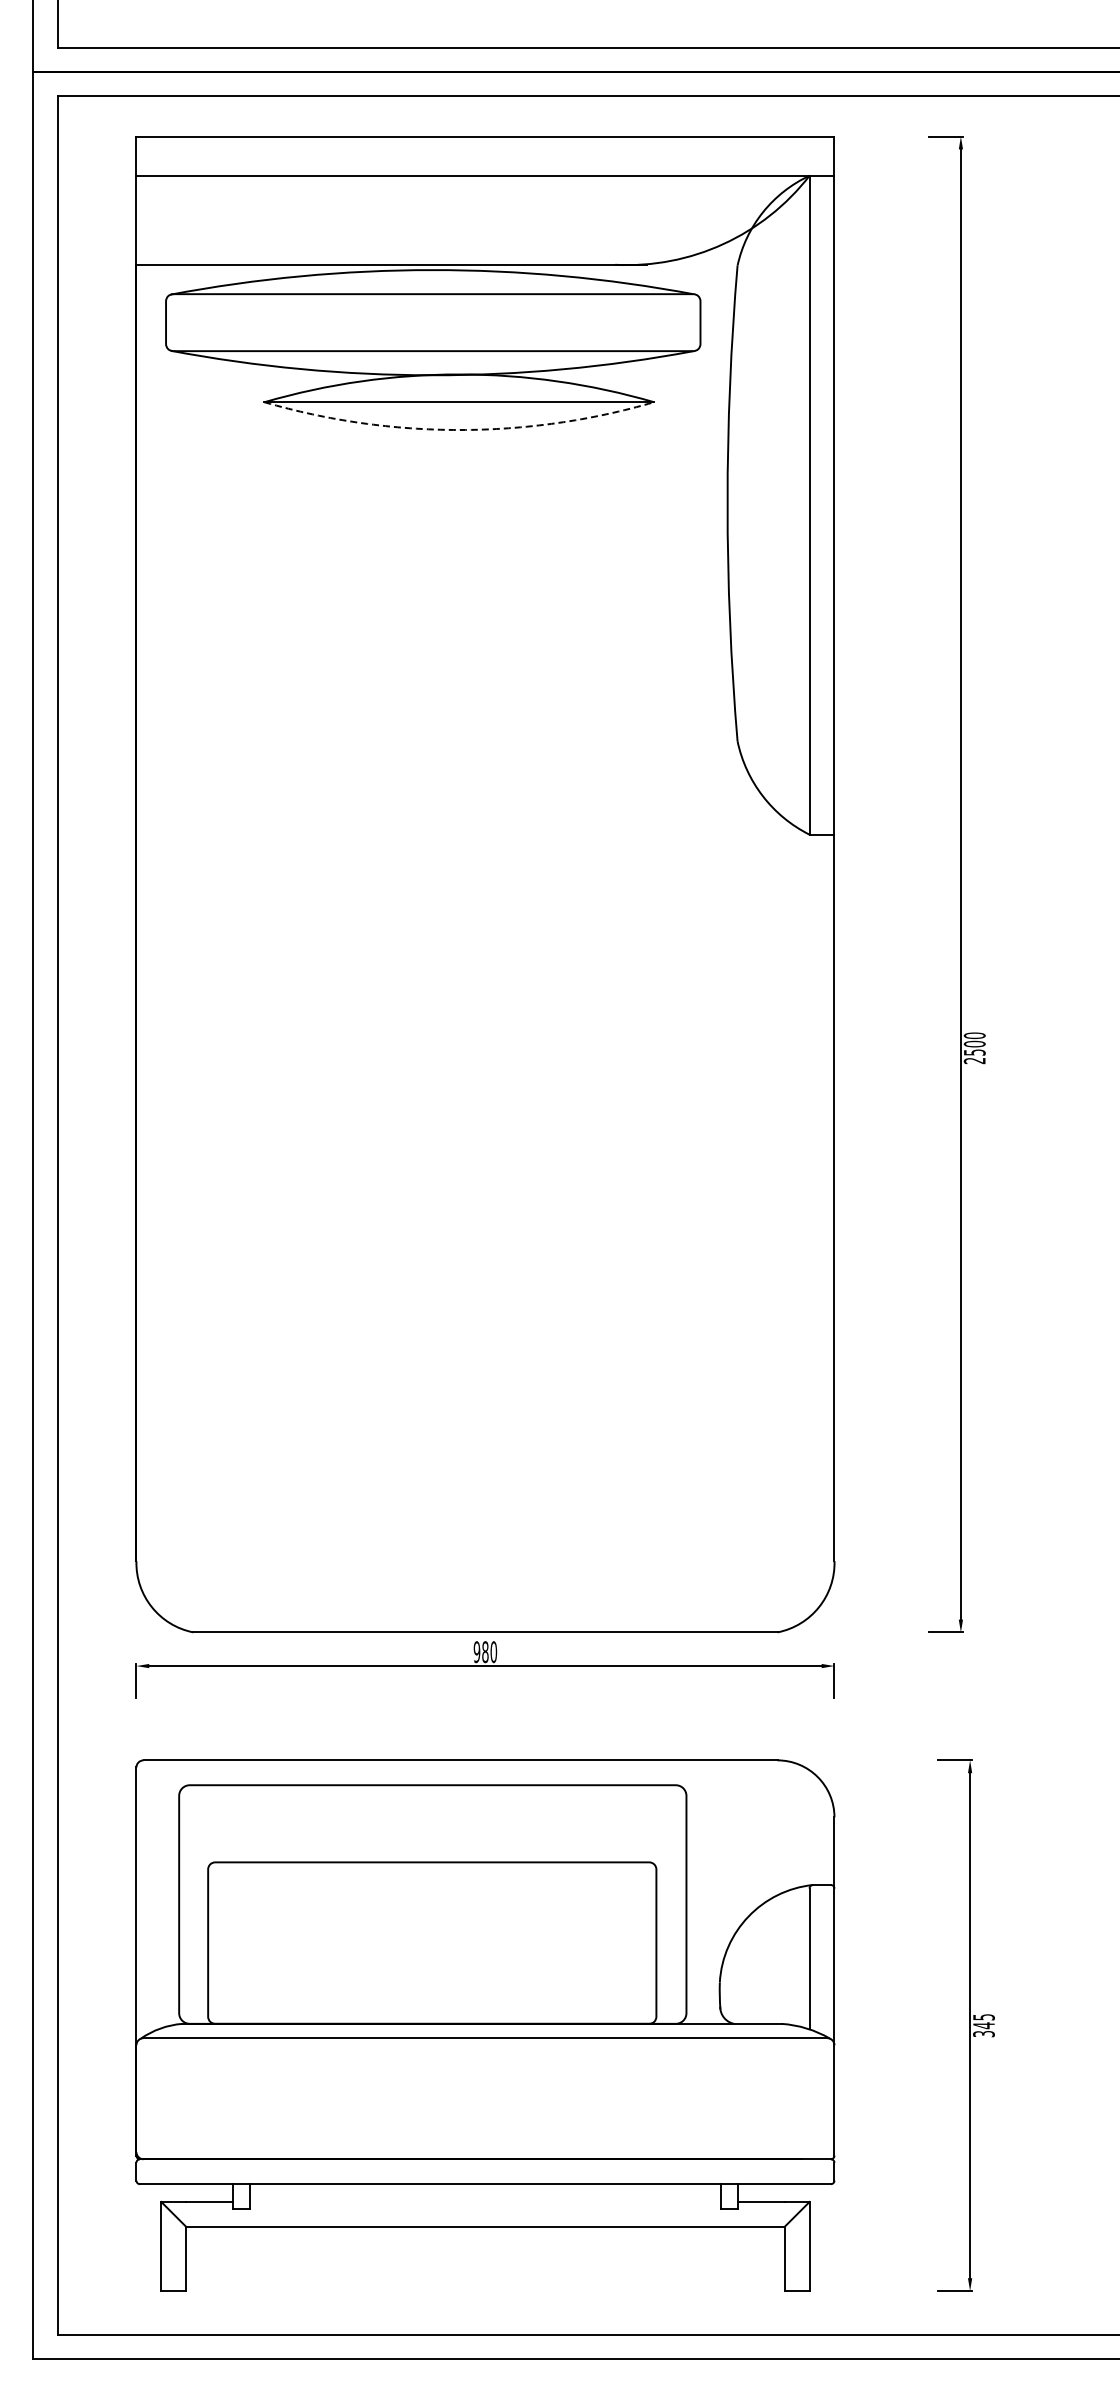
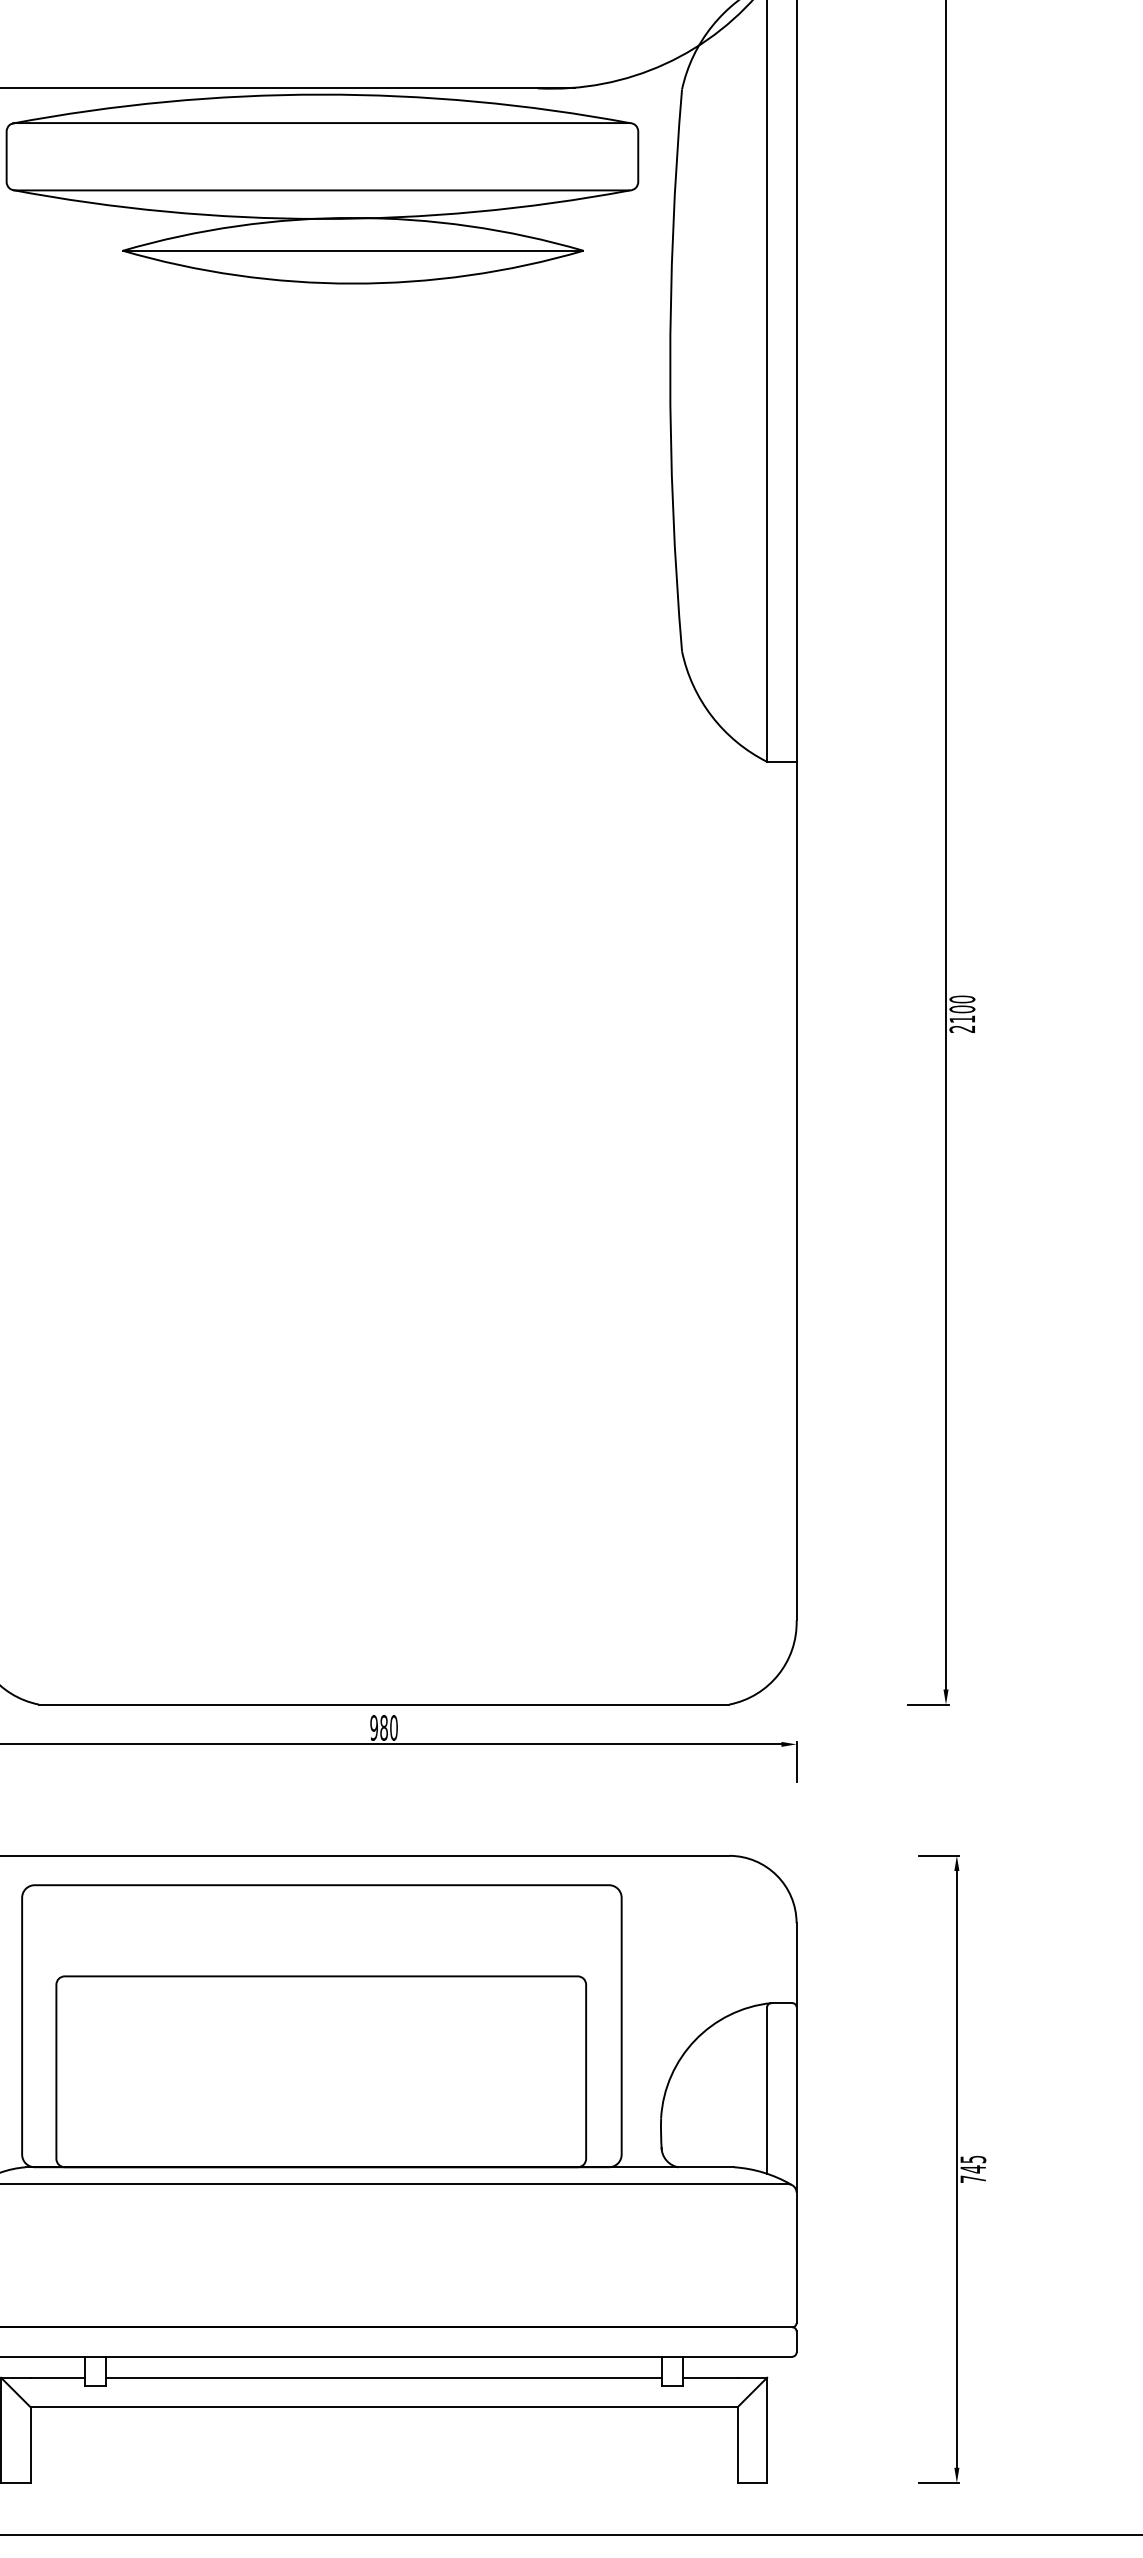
arc: (459, 430) -> (353, 284), dashed -> solid
text: (974, 1052) -> (962, 1019), 2500 -> 2100
text: (983, 2034) -> (972, 2179), 345 -> 745
line: (485, 2201) -> (384, 2377), added

